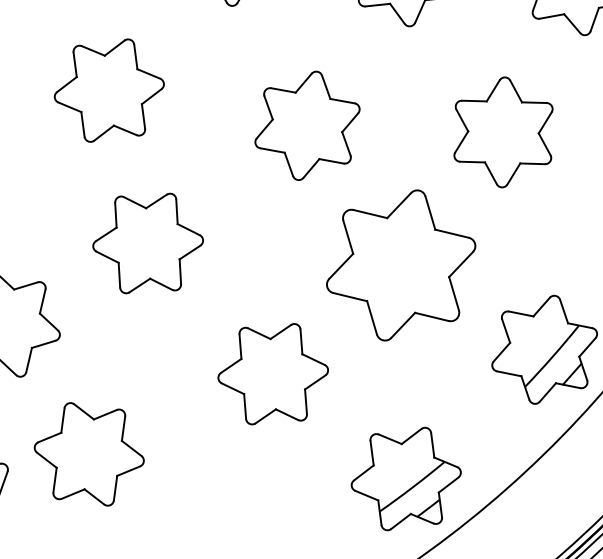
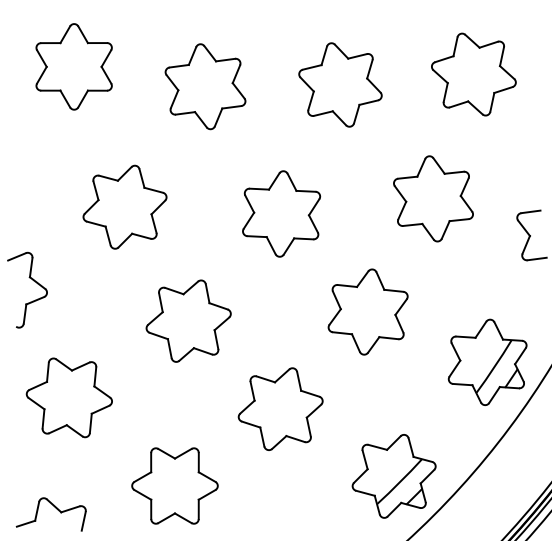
part: (148, 242) -> (188, 320), moved
part: (400, 264) -> (367, 311), size x0.71
part: (88, 453) -> (174, 485), moved

